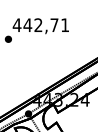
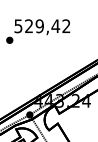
text: (41, 25) -> (42, 26), 442,71 -> 529,42

